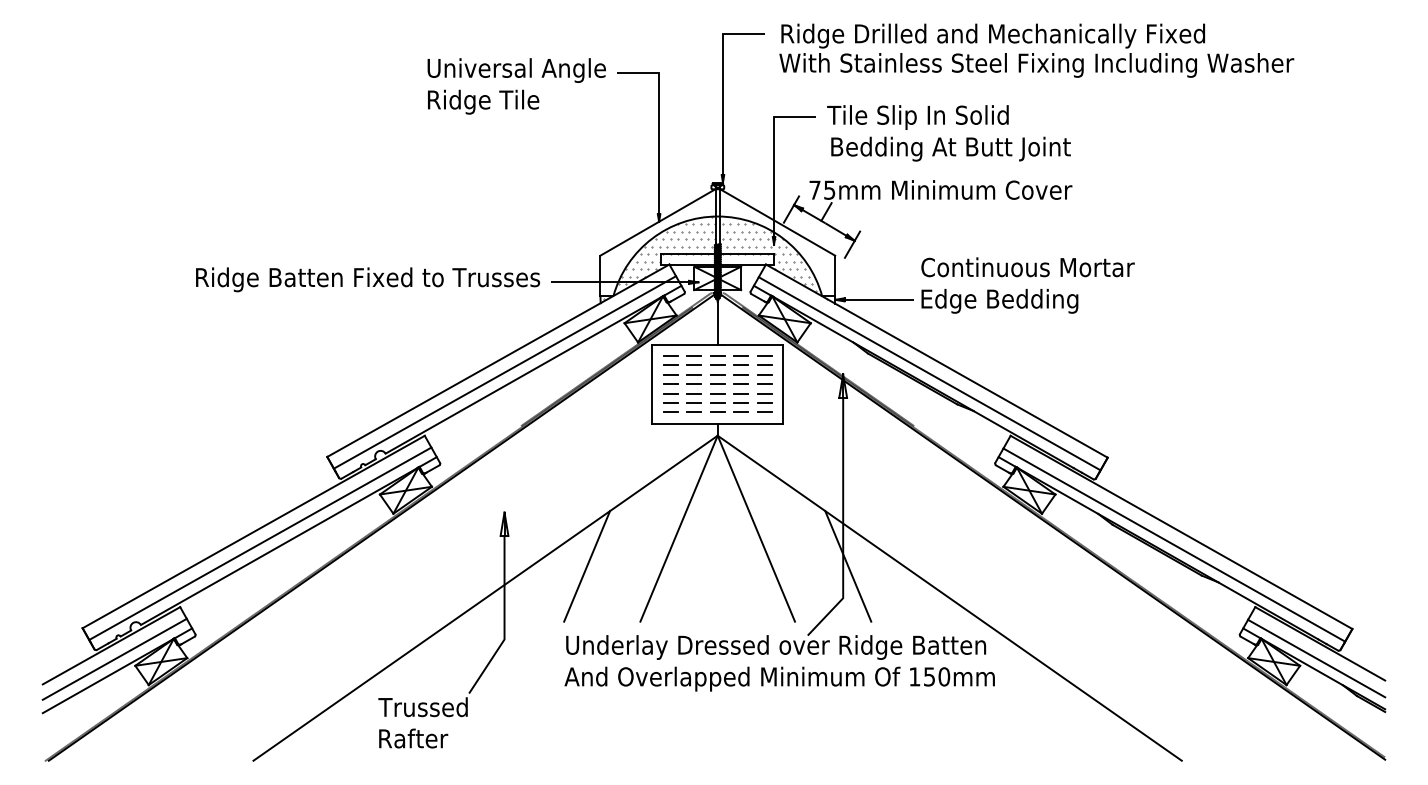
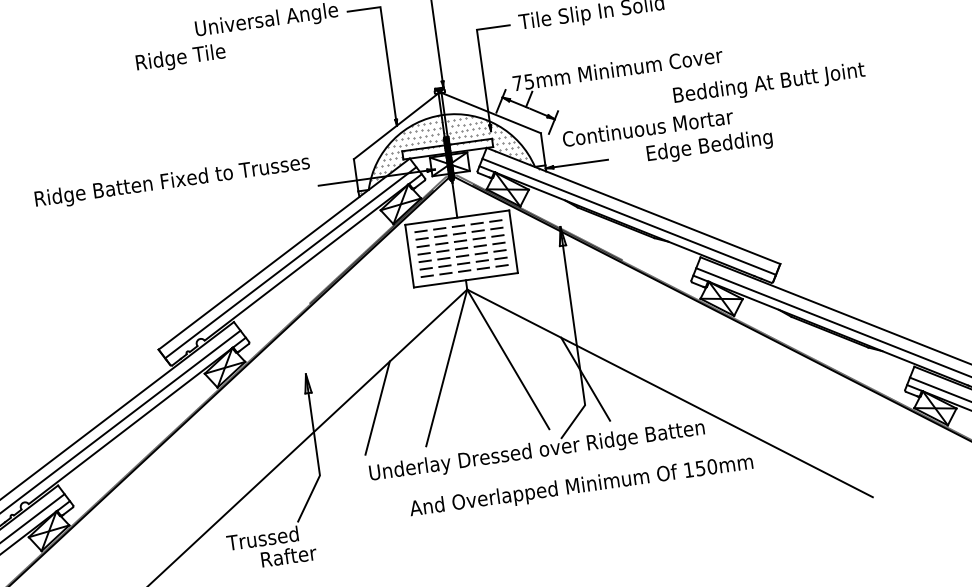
text: (483, 101) -> (180, 58), moved
text: (950, 148) -> (768, 83), moved
text: (1027, 267) -> (647, 128), moved
text: (368, 279) -> (172, 181), moved
text: (999, 301) -> (709, 147), moved
text: (779, 678) -> (581, 486), moved
text: (413, 738) -> (288, 556), moved

